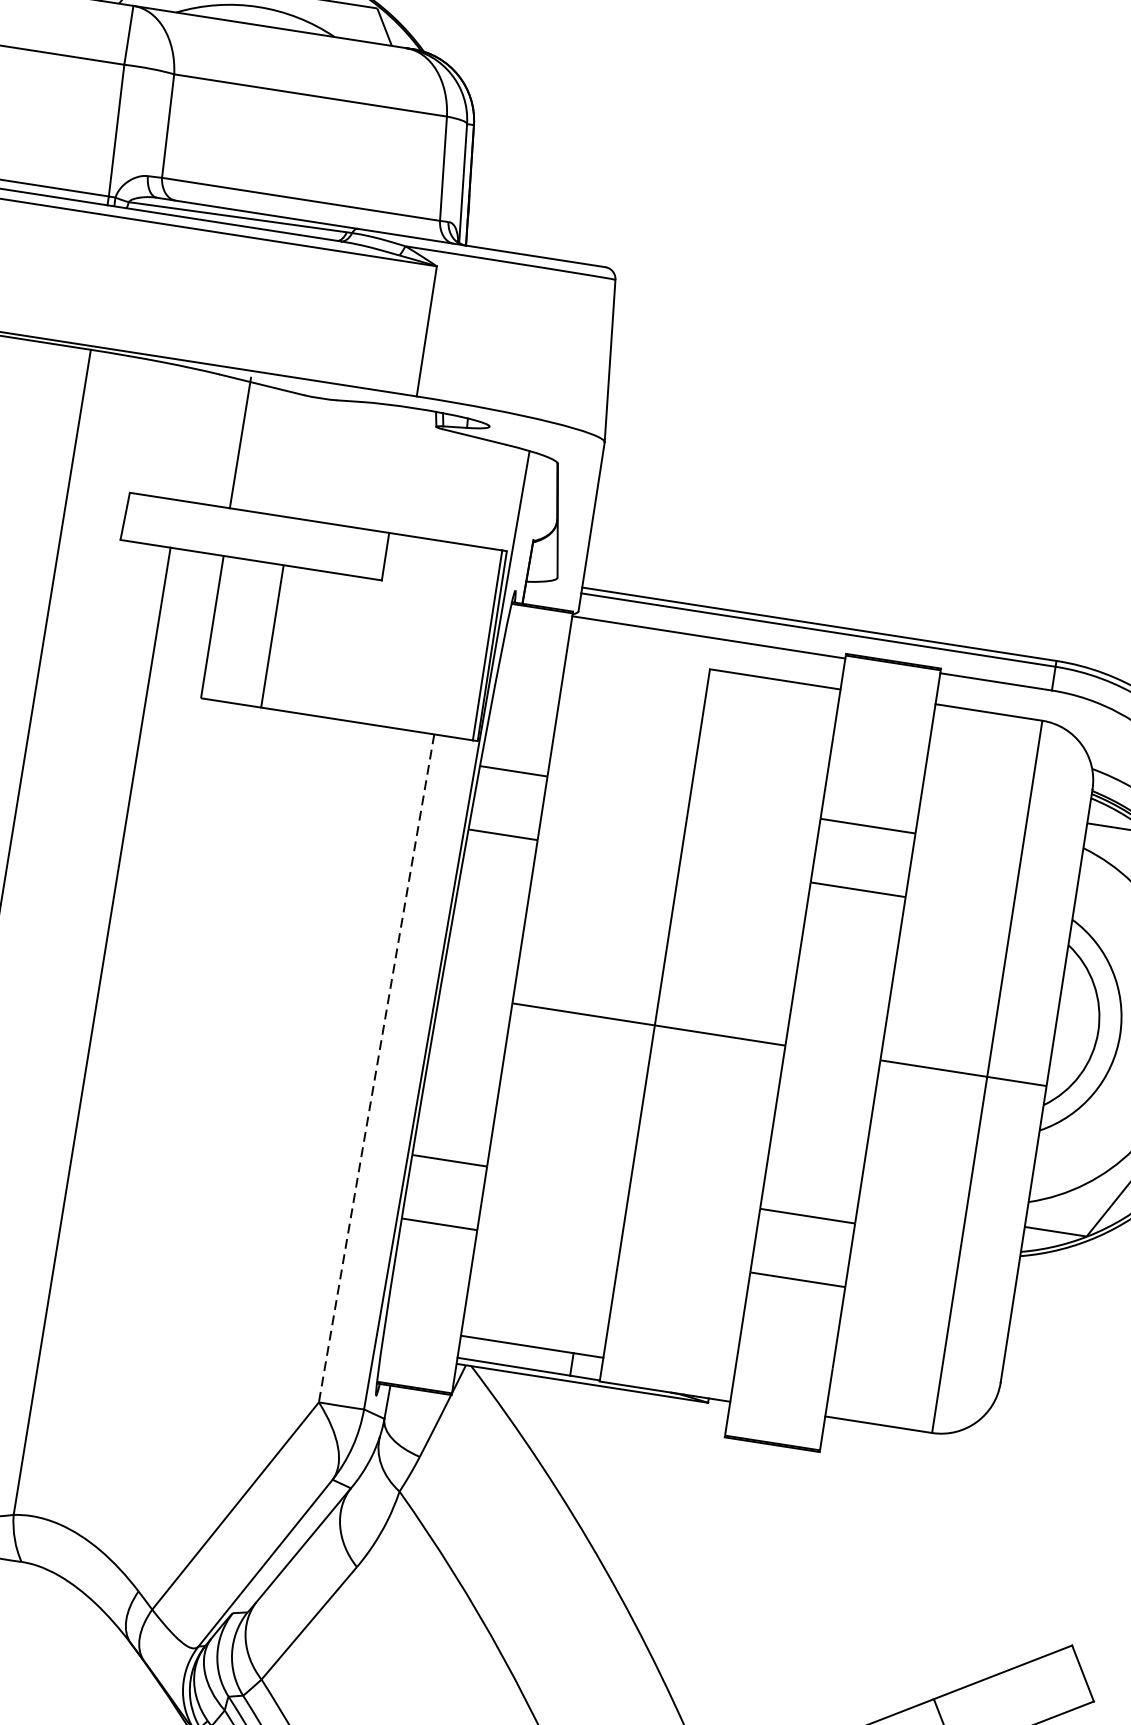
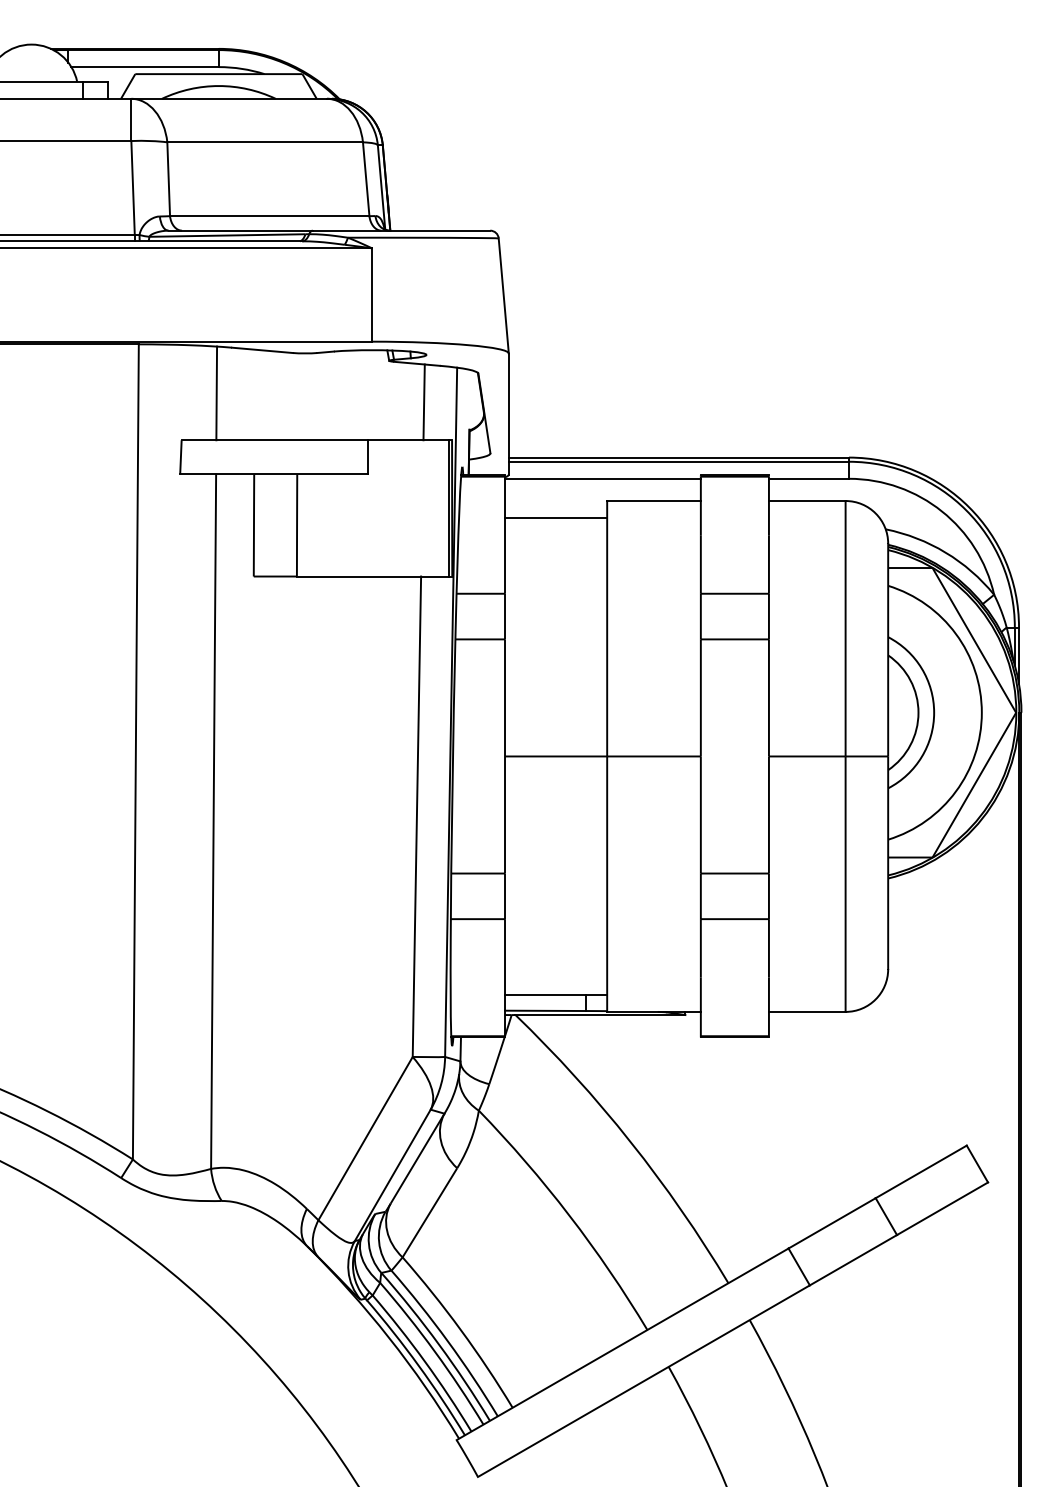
line: (240, 443) -> (216, 393), moved
line: (475, 492) -> (423, 402), added
line: (635, 682) -> (556, 518), added
line: (375, 1069) -> (416, 817), dashed -> solid

